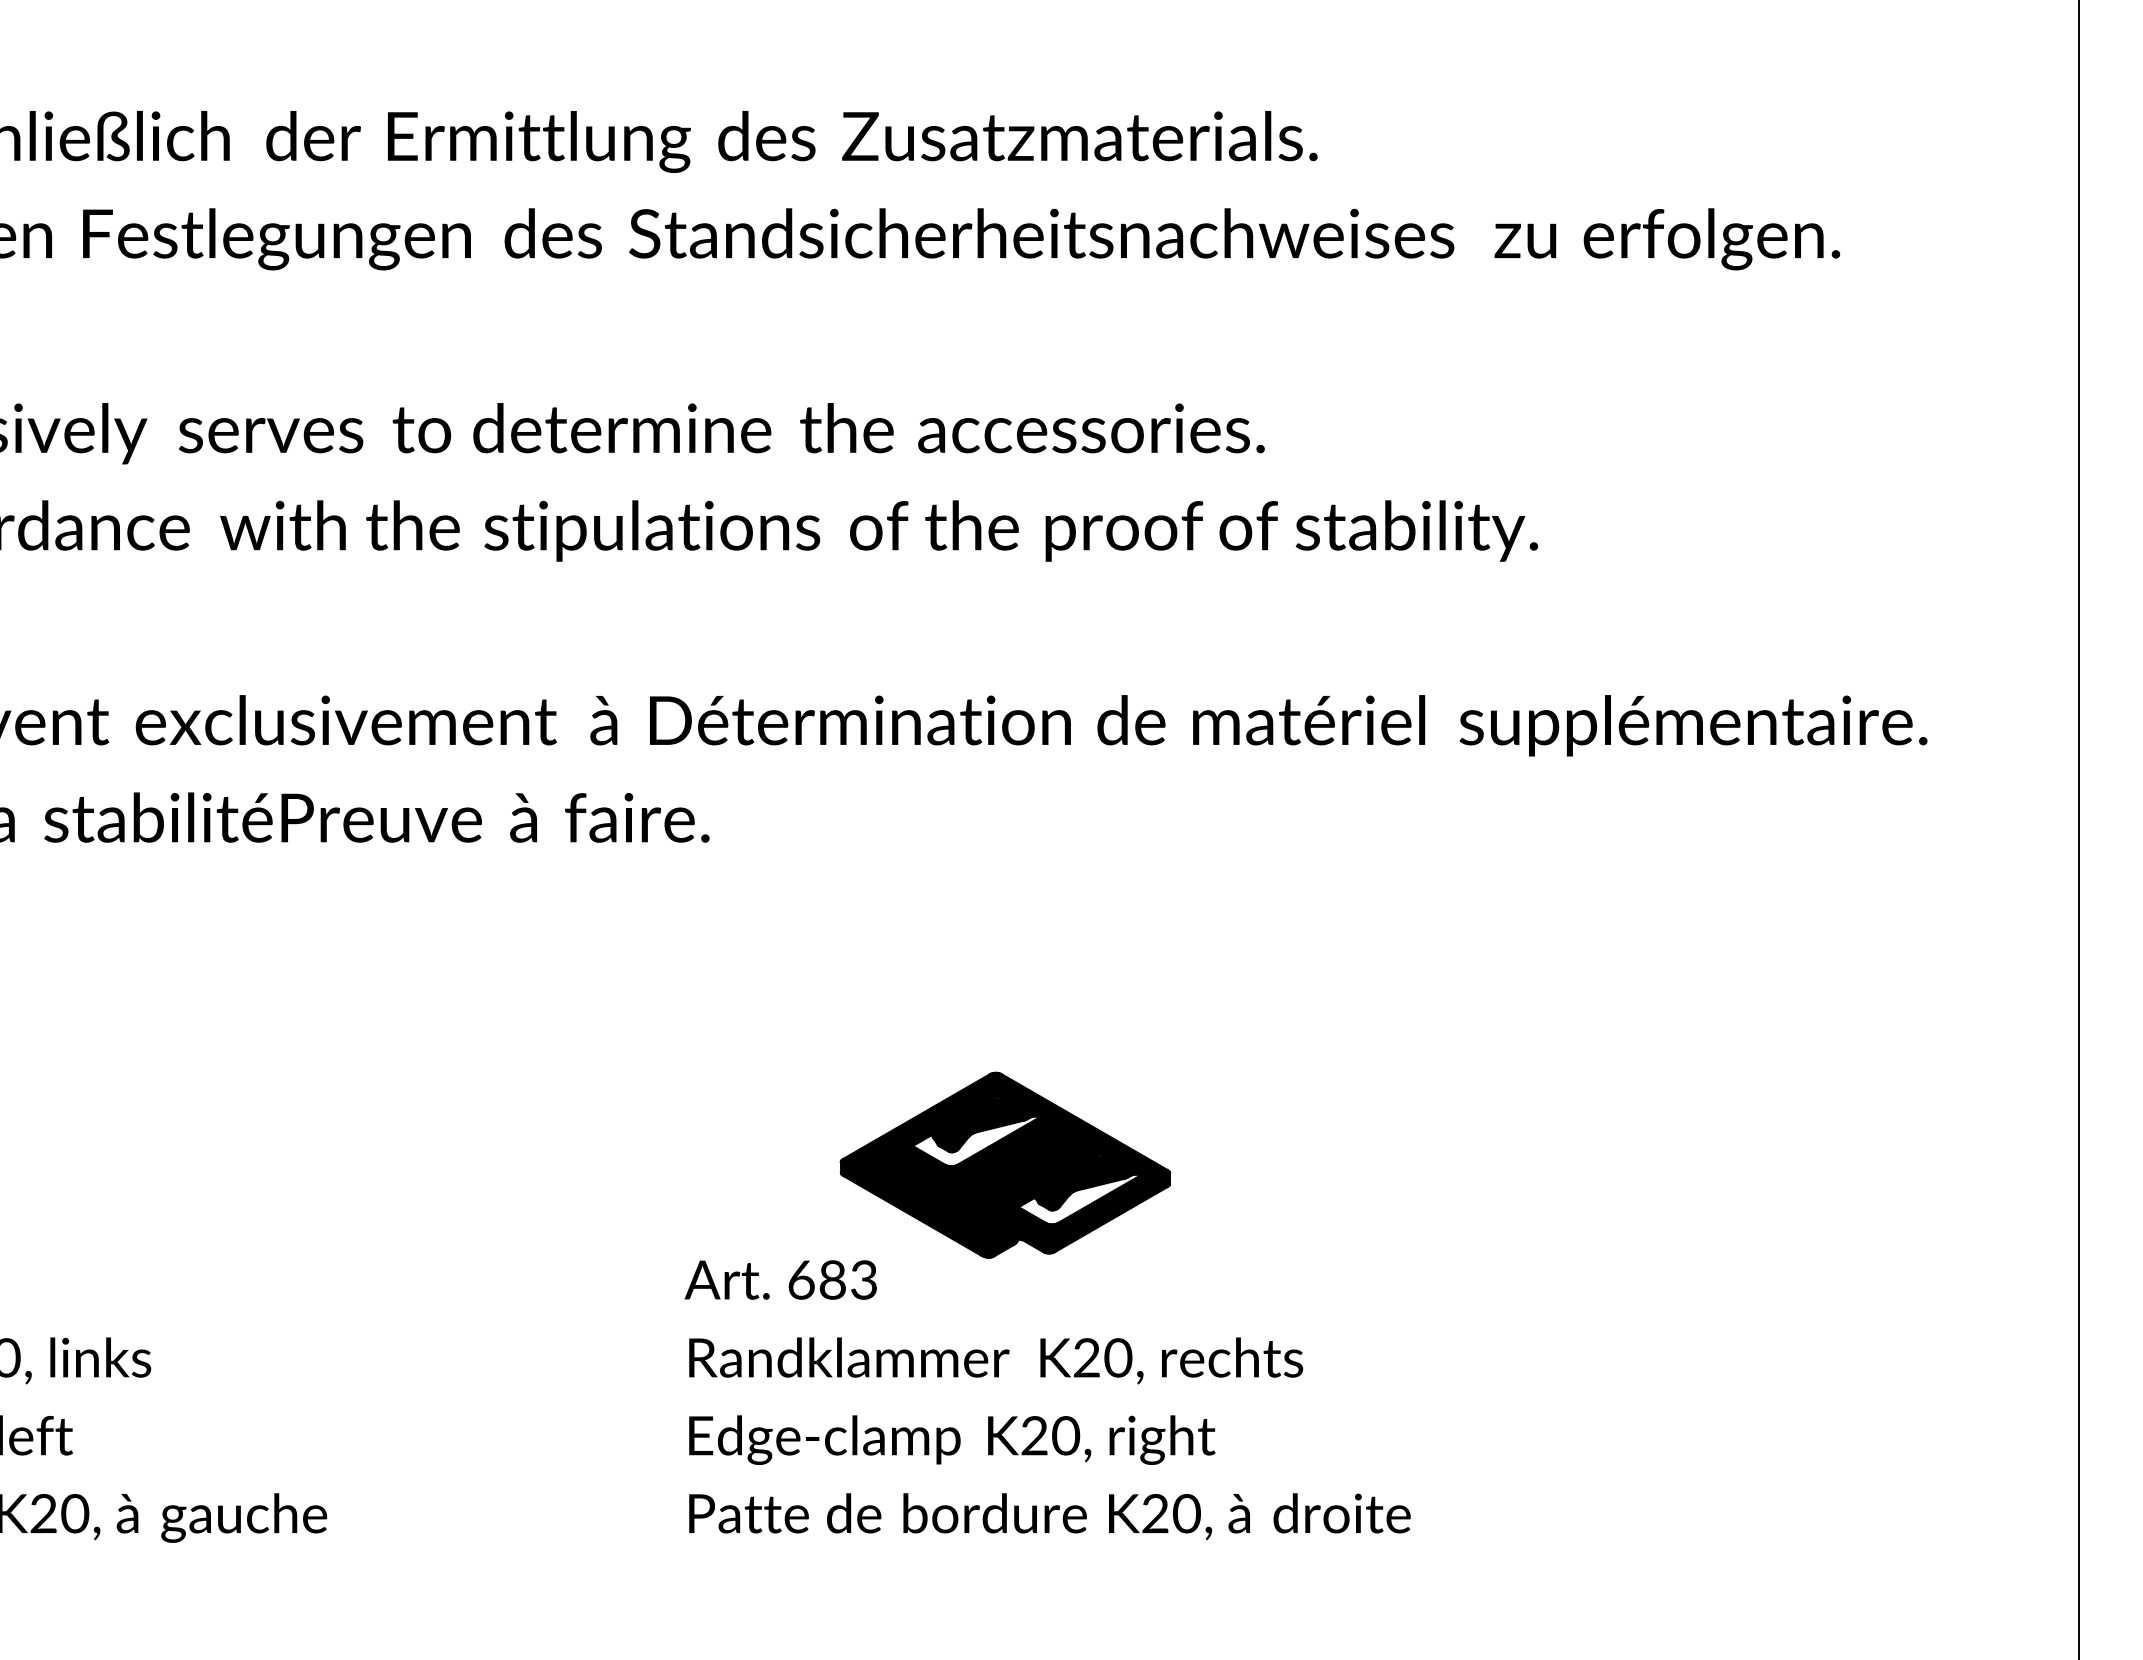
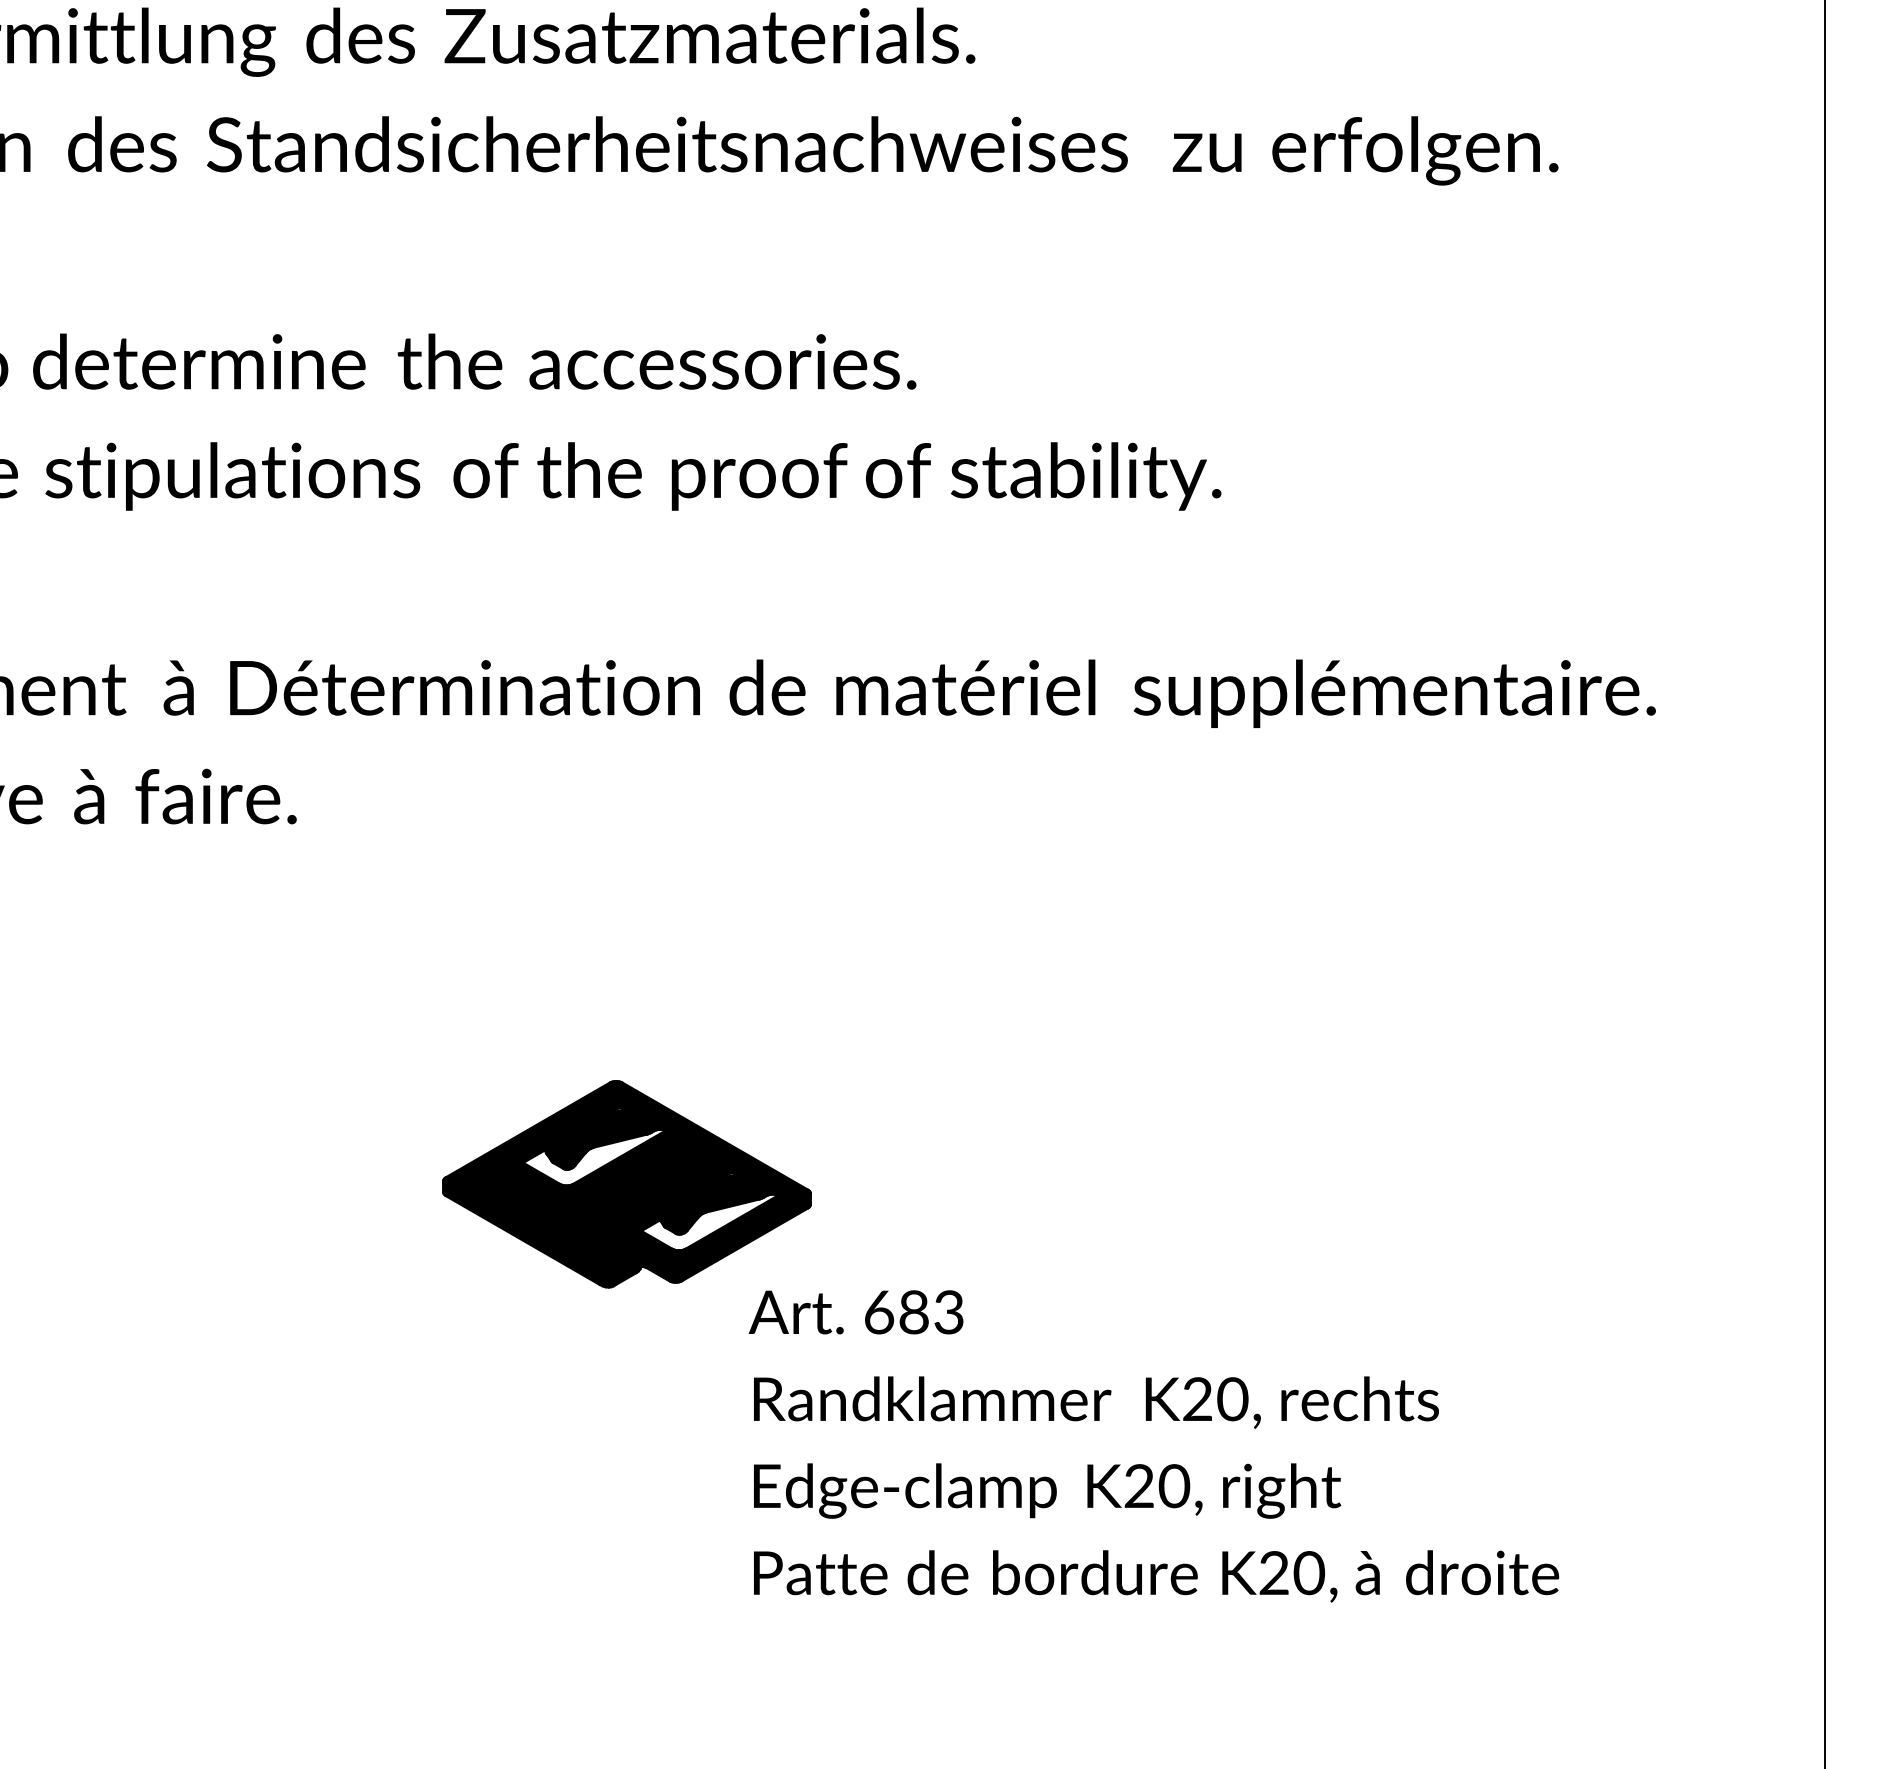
text: (1047, 1399) -> (1153, 1445), moved

